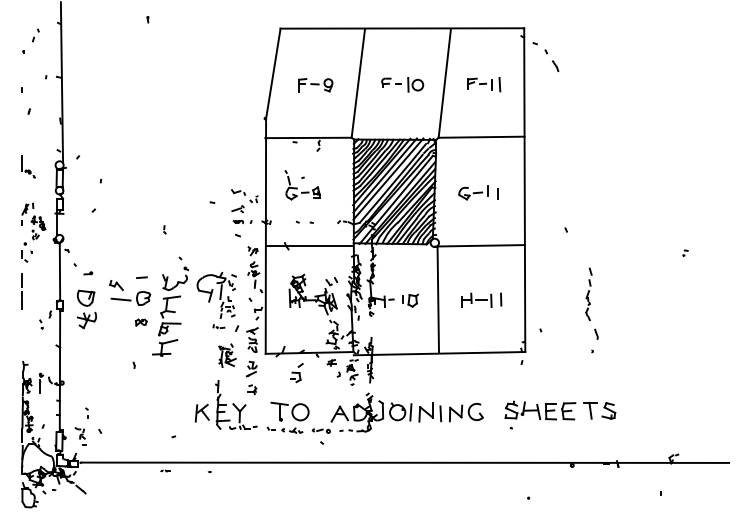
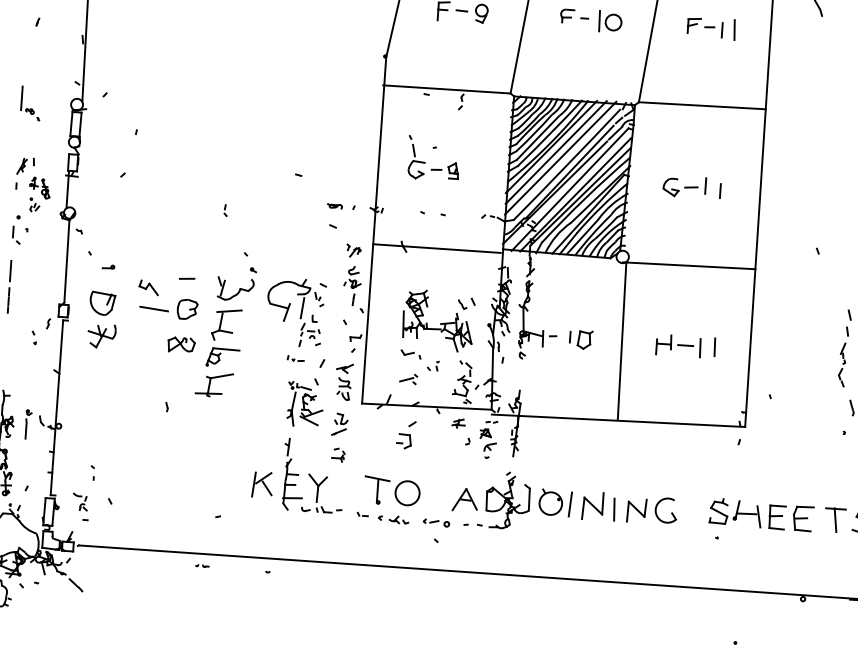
part: (244, 201) -> (418, 368), moved
part: (141, 322) -> (182, 344), size x1.67
part: (227, 355) -> (305, 402), size x1.43

